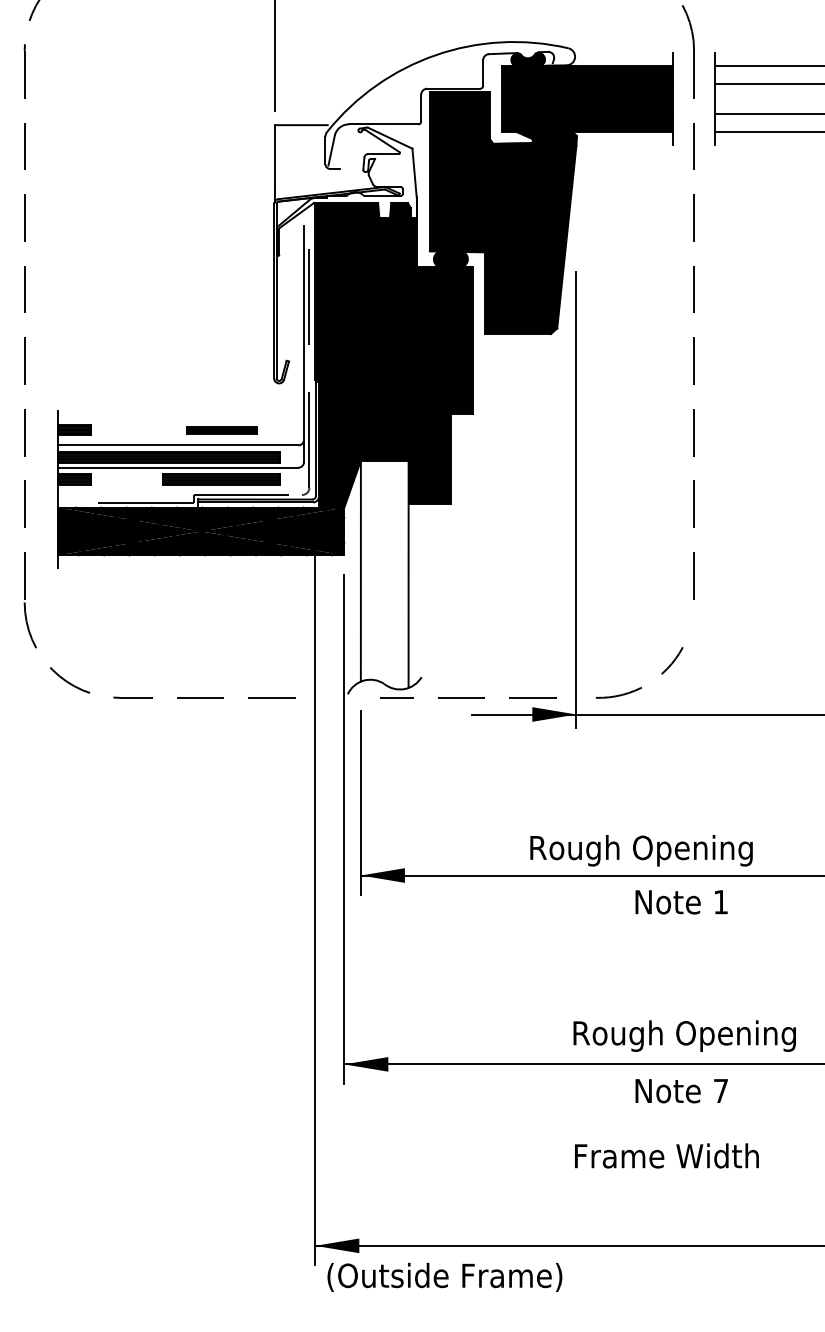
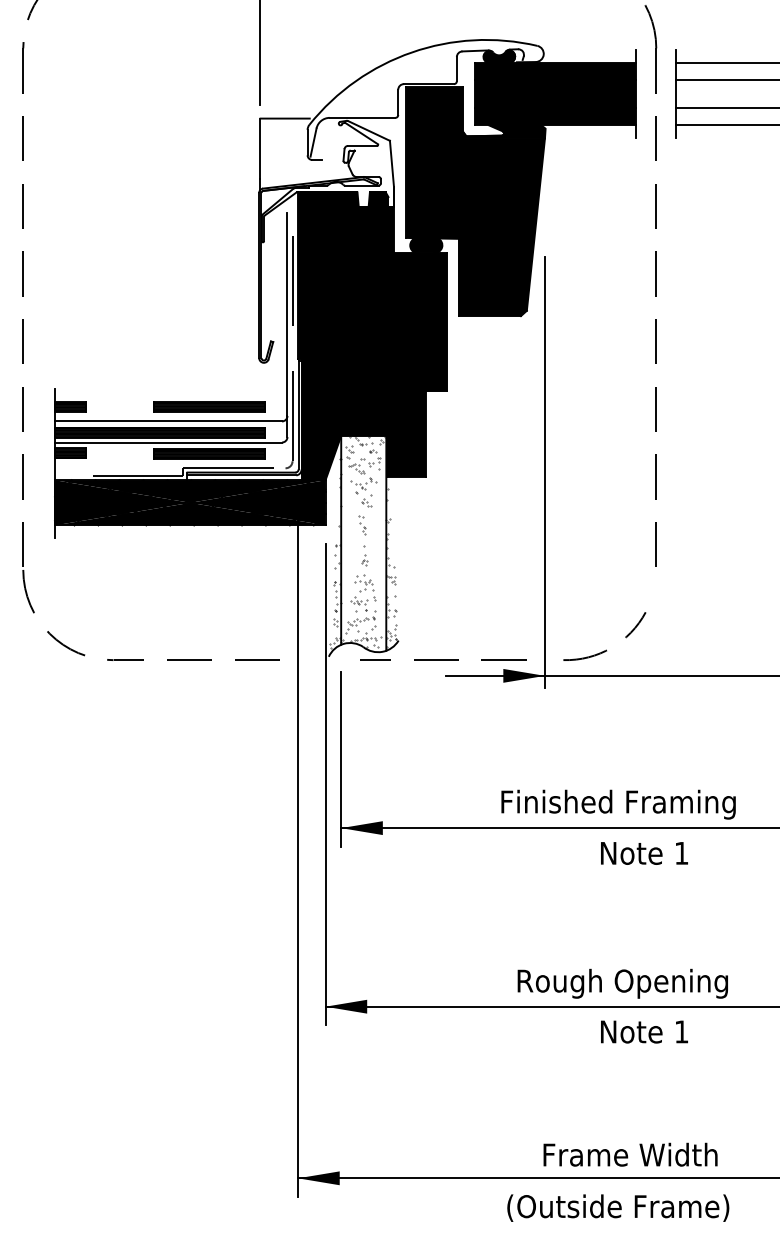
part: (221, 430) -> (209, 407), size x1.67
hatch: (384, 572) -> (363, 541), added
text: (655, 850) -> (619, 804), Rough Opening -> Finished Framing
text: (684, 1035) -> (622, 983), moved
text: (720, 1090) -> (681, 1031), 7 -> 1
text: (666, 1155) -> (630, 1154), moved
text: (444, 1276) -> (617, 1207), moved

